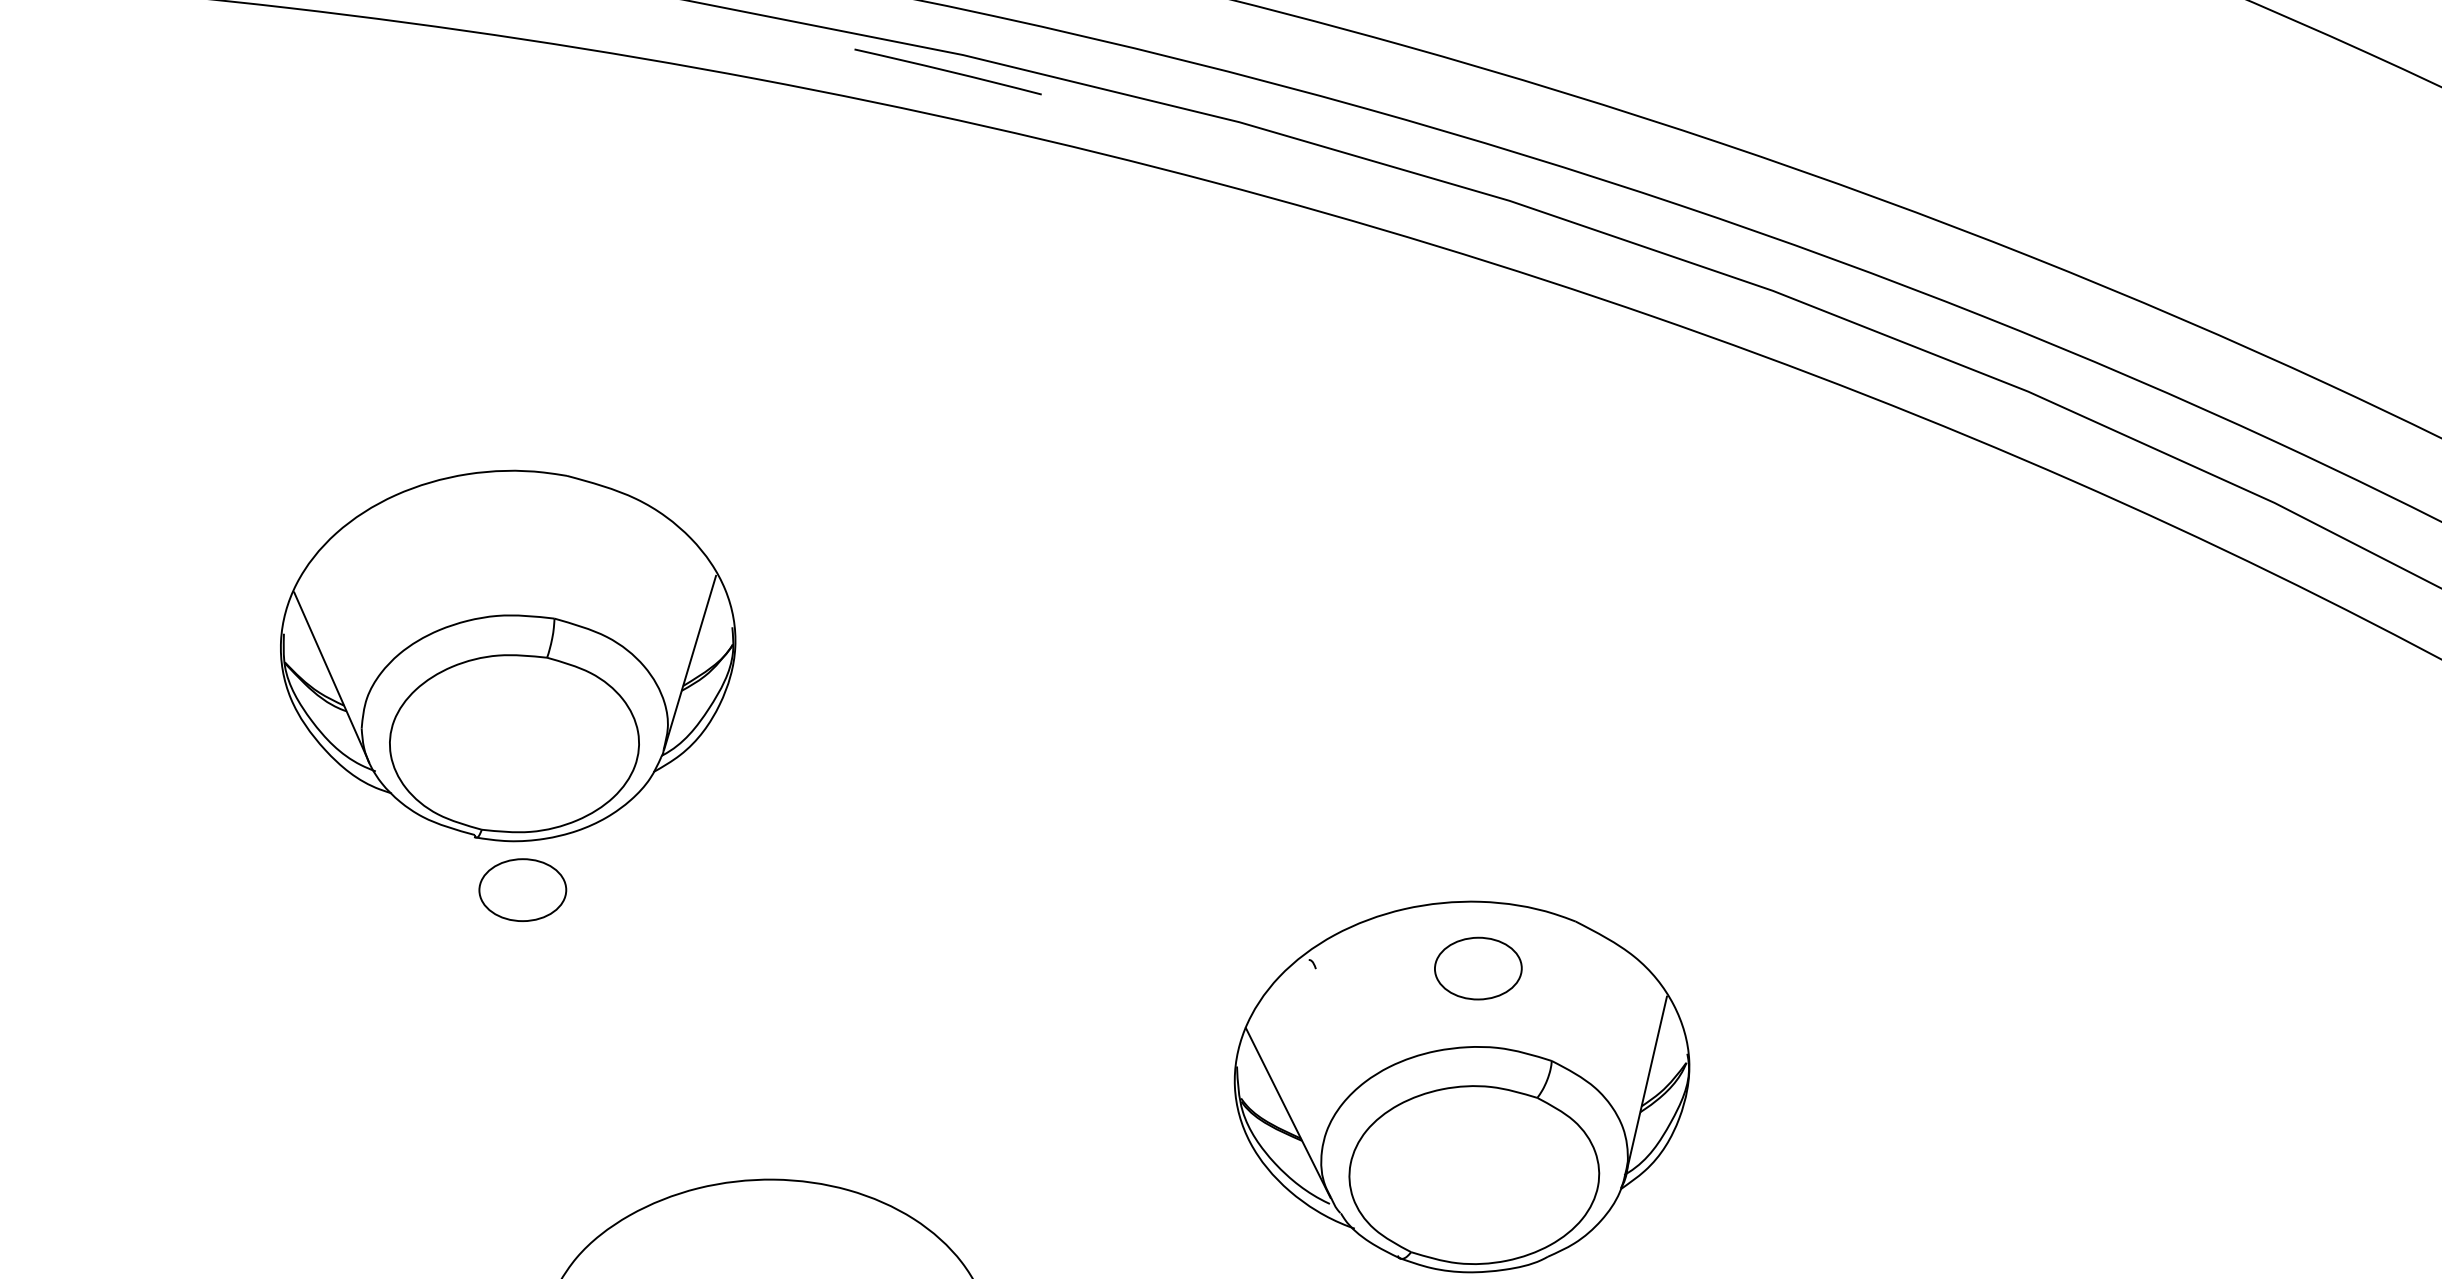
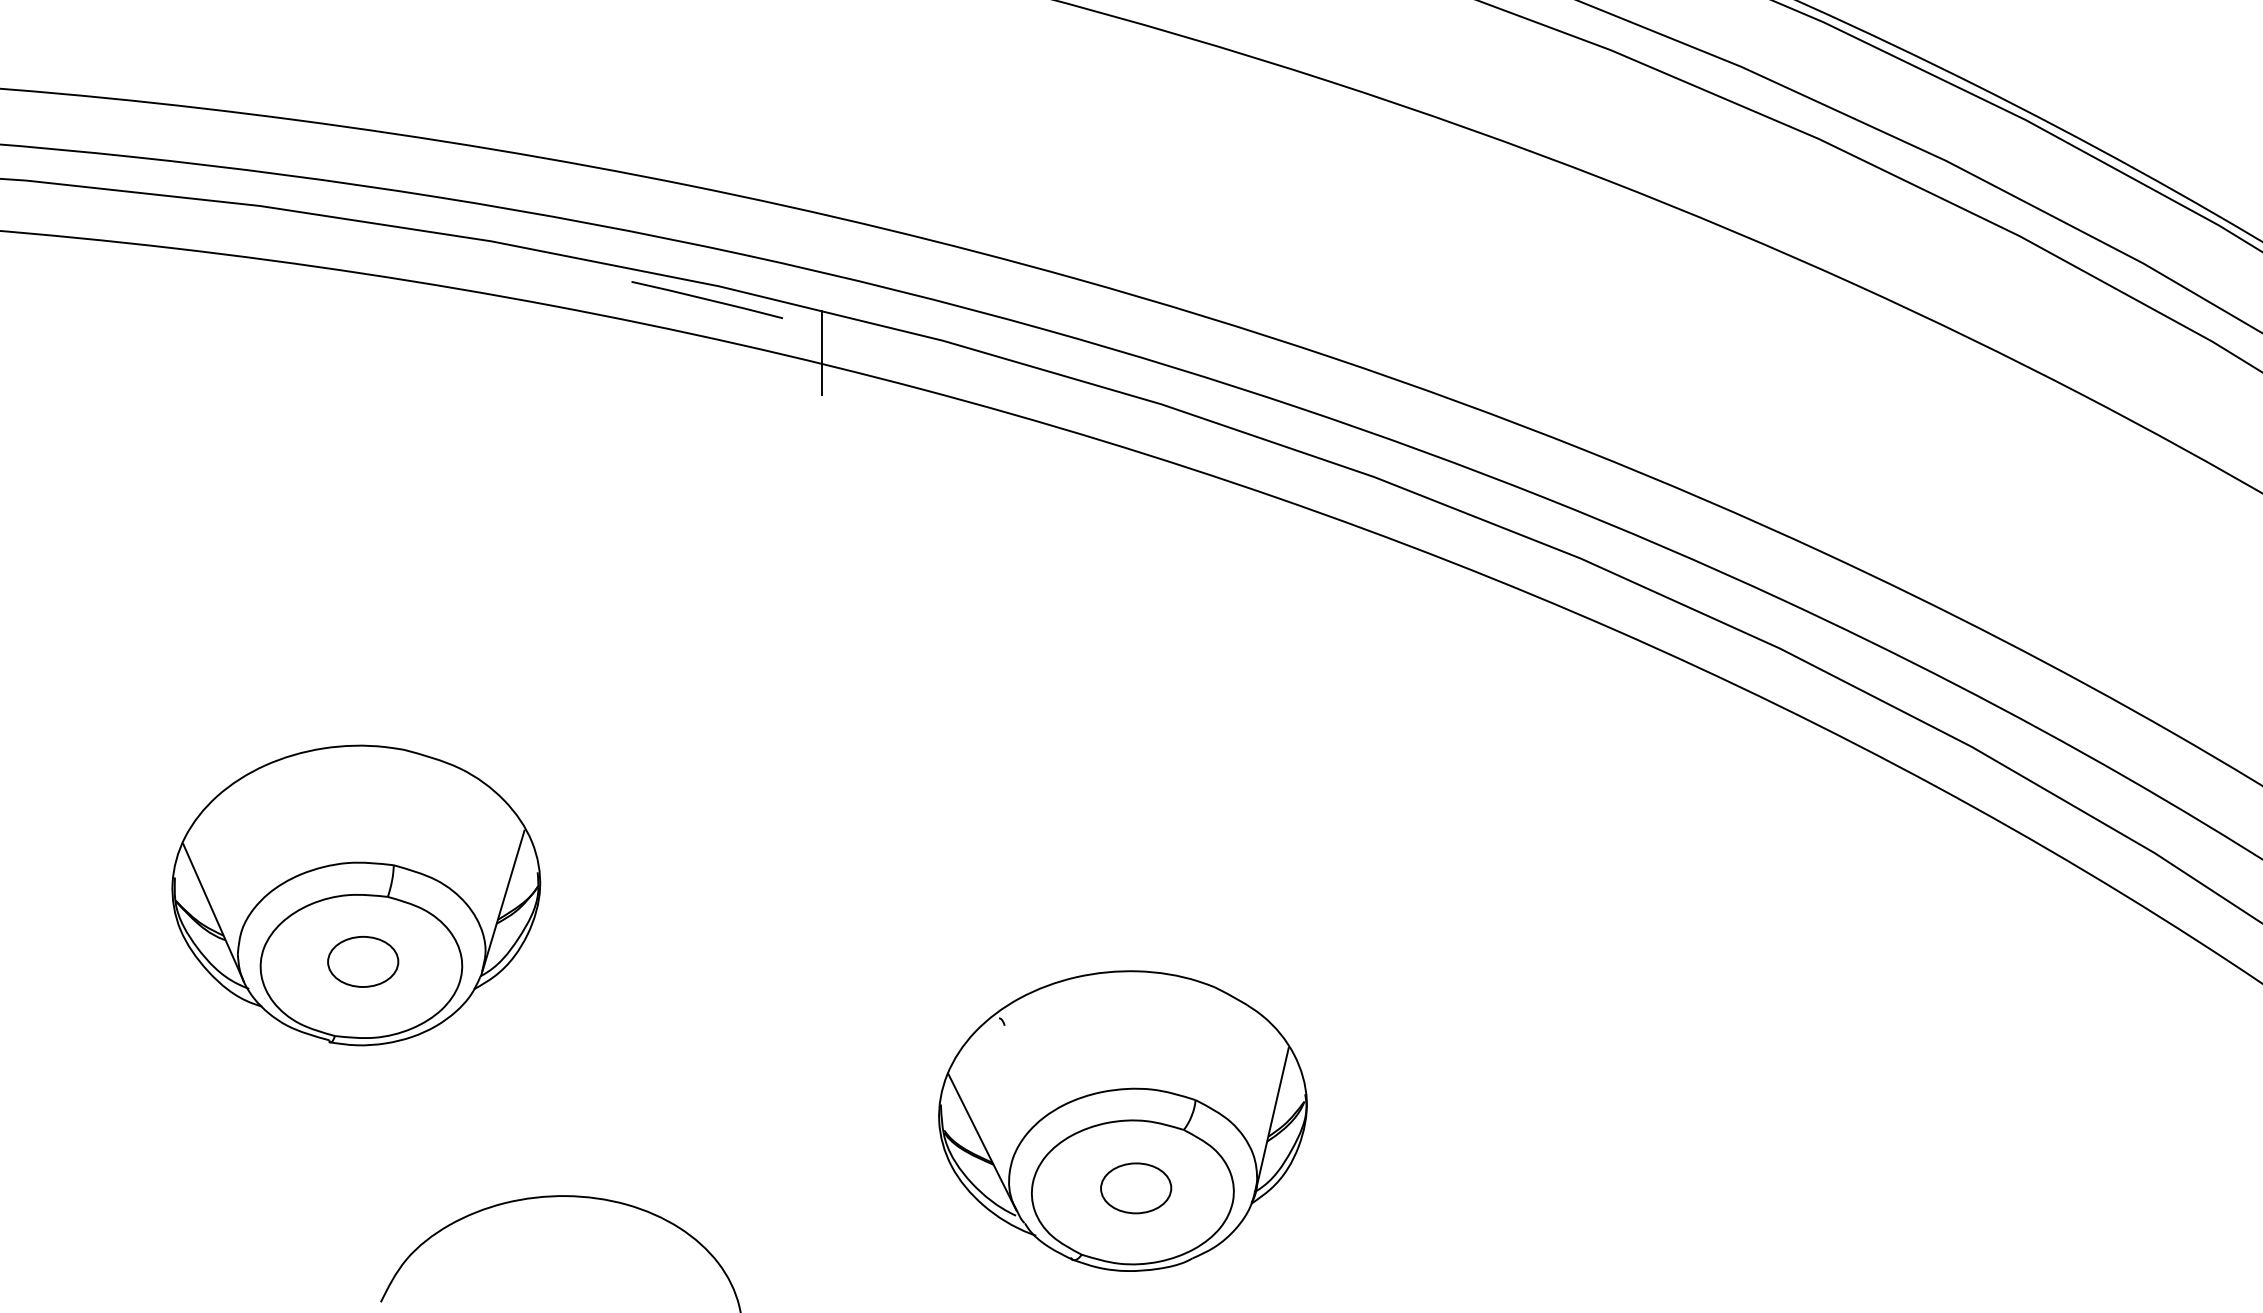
line: (1089, 138) -> (821, 353), added
part: (508, 656) -> (356, 895), moved
part: (1478, 968) -> (1136, 1188), moved

